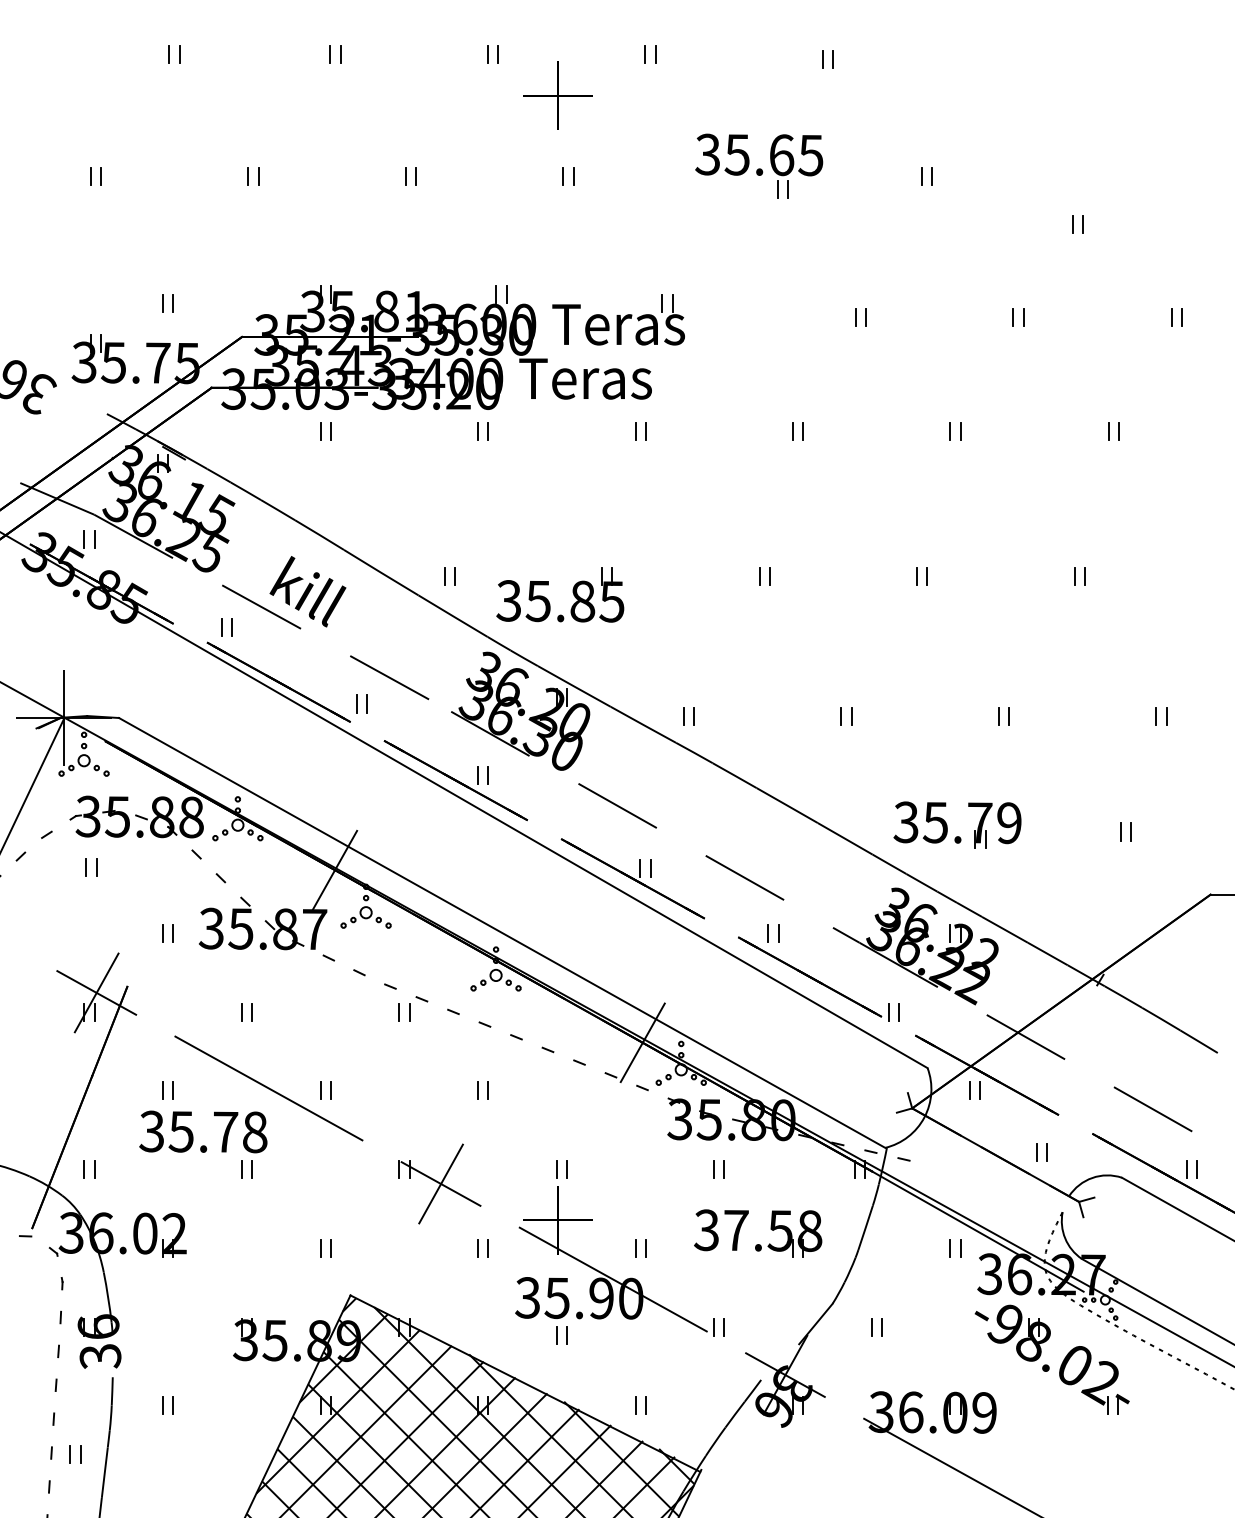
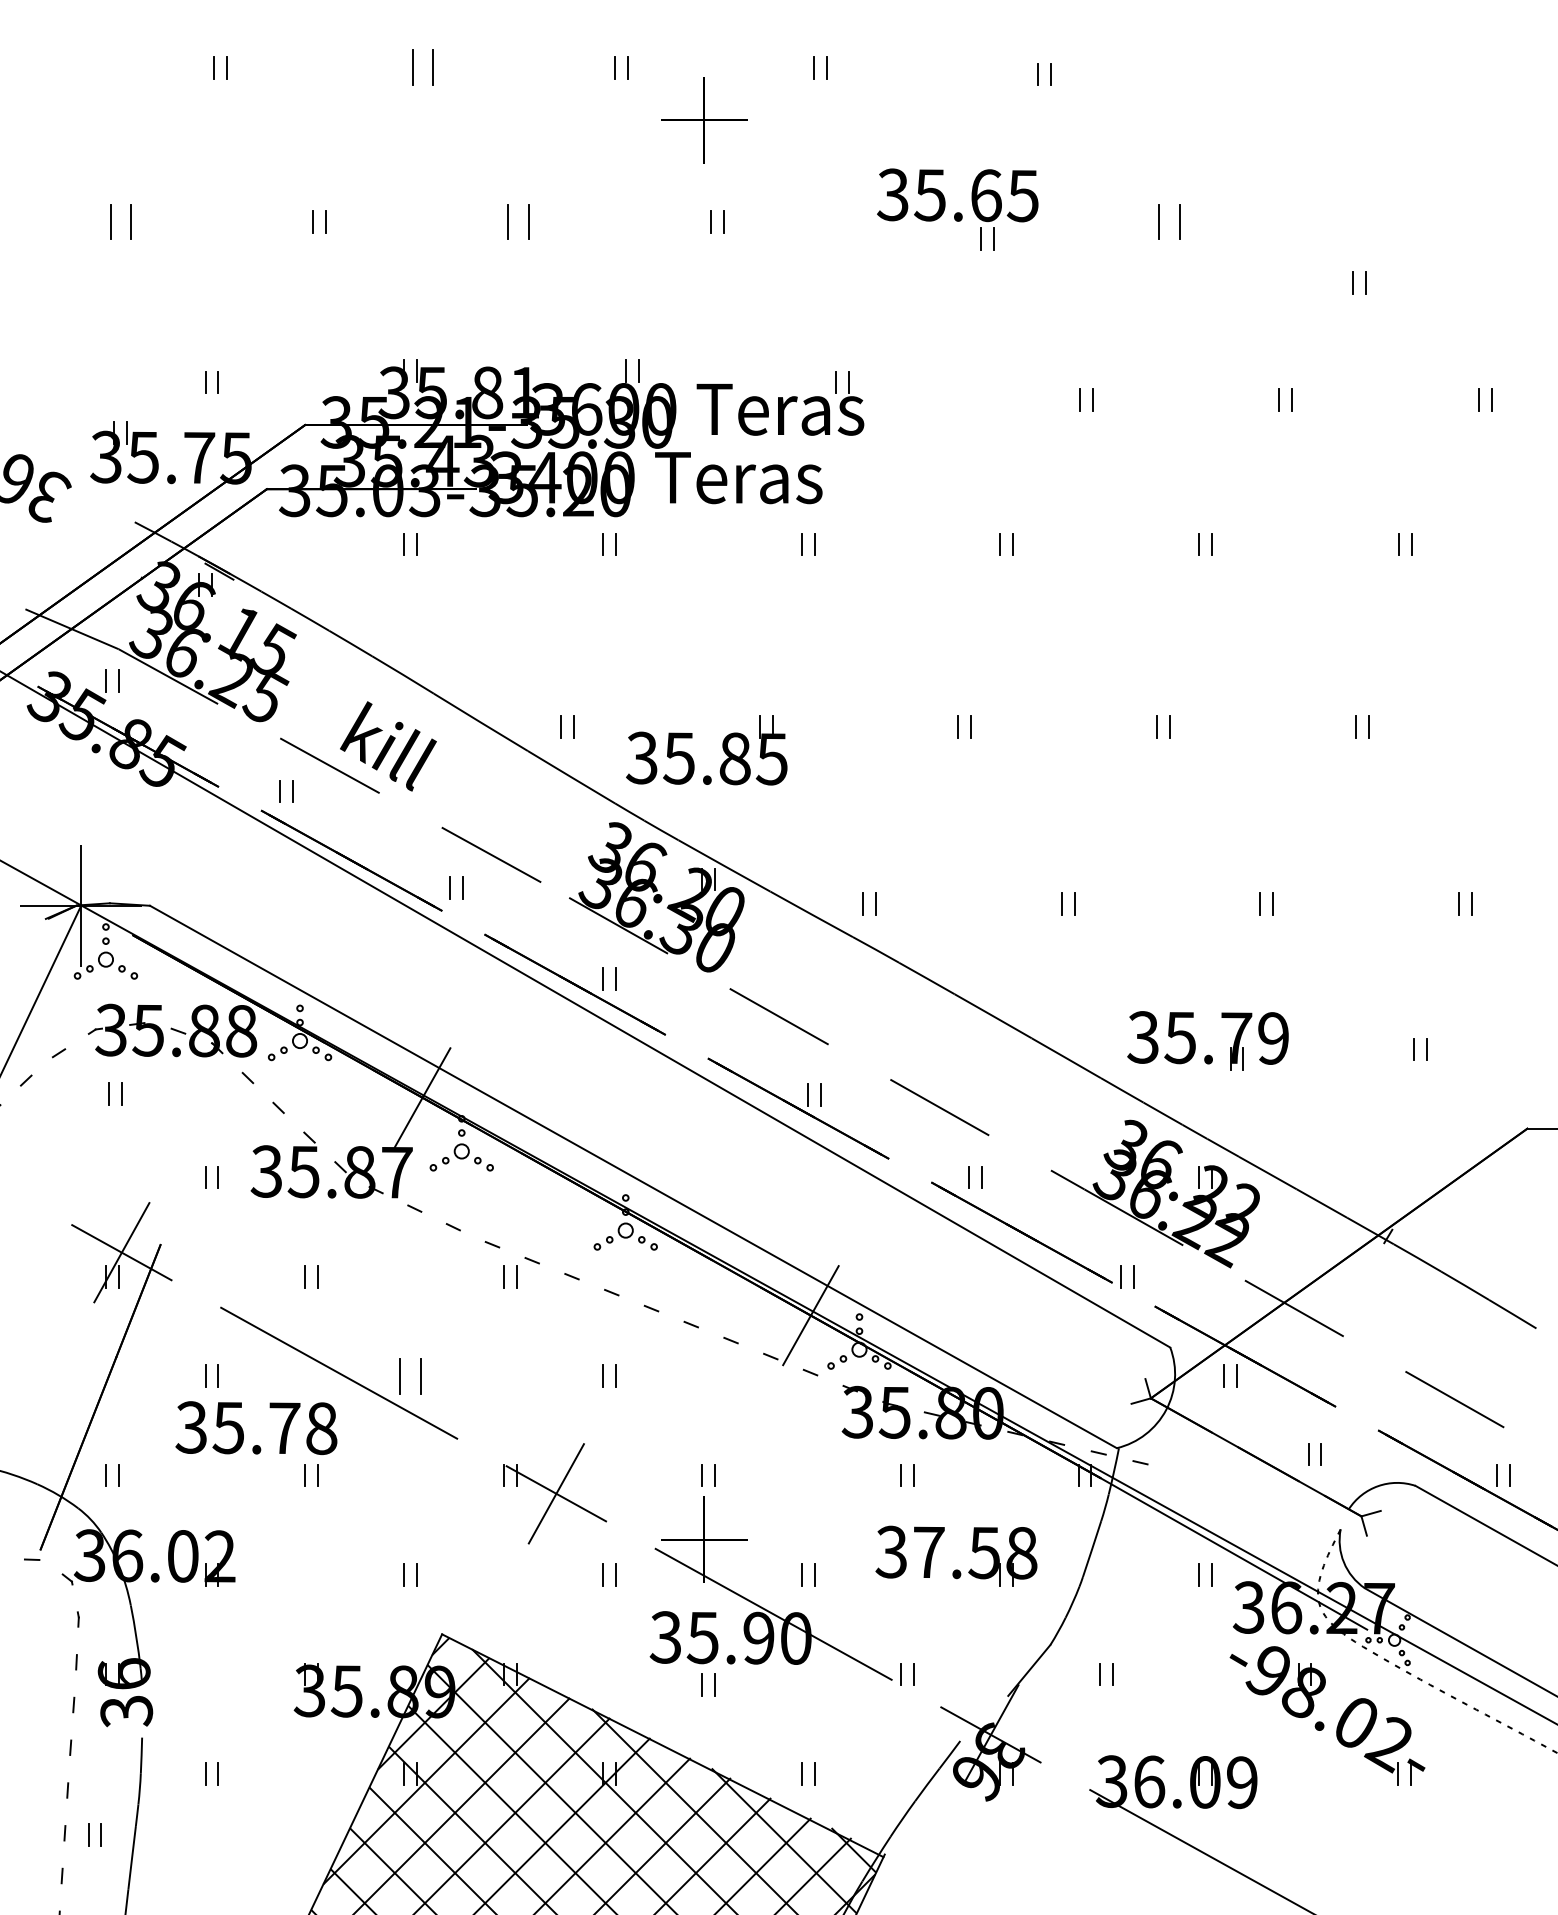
part: (335, 54) -> (423, 68), size x1.6
part: (95, 176) -> (120, 222), size x1.6
part: (410, 176) -> (517, 222), size x1.6
part: (926, 176) -> (1168, 222), size x1.6
part: (325, 1090) -> (410, 1375), size x1.6

